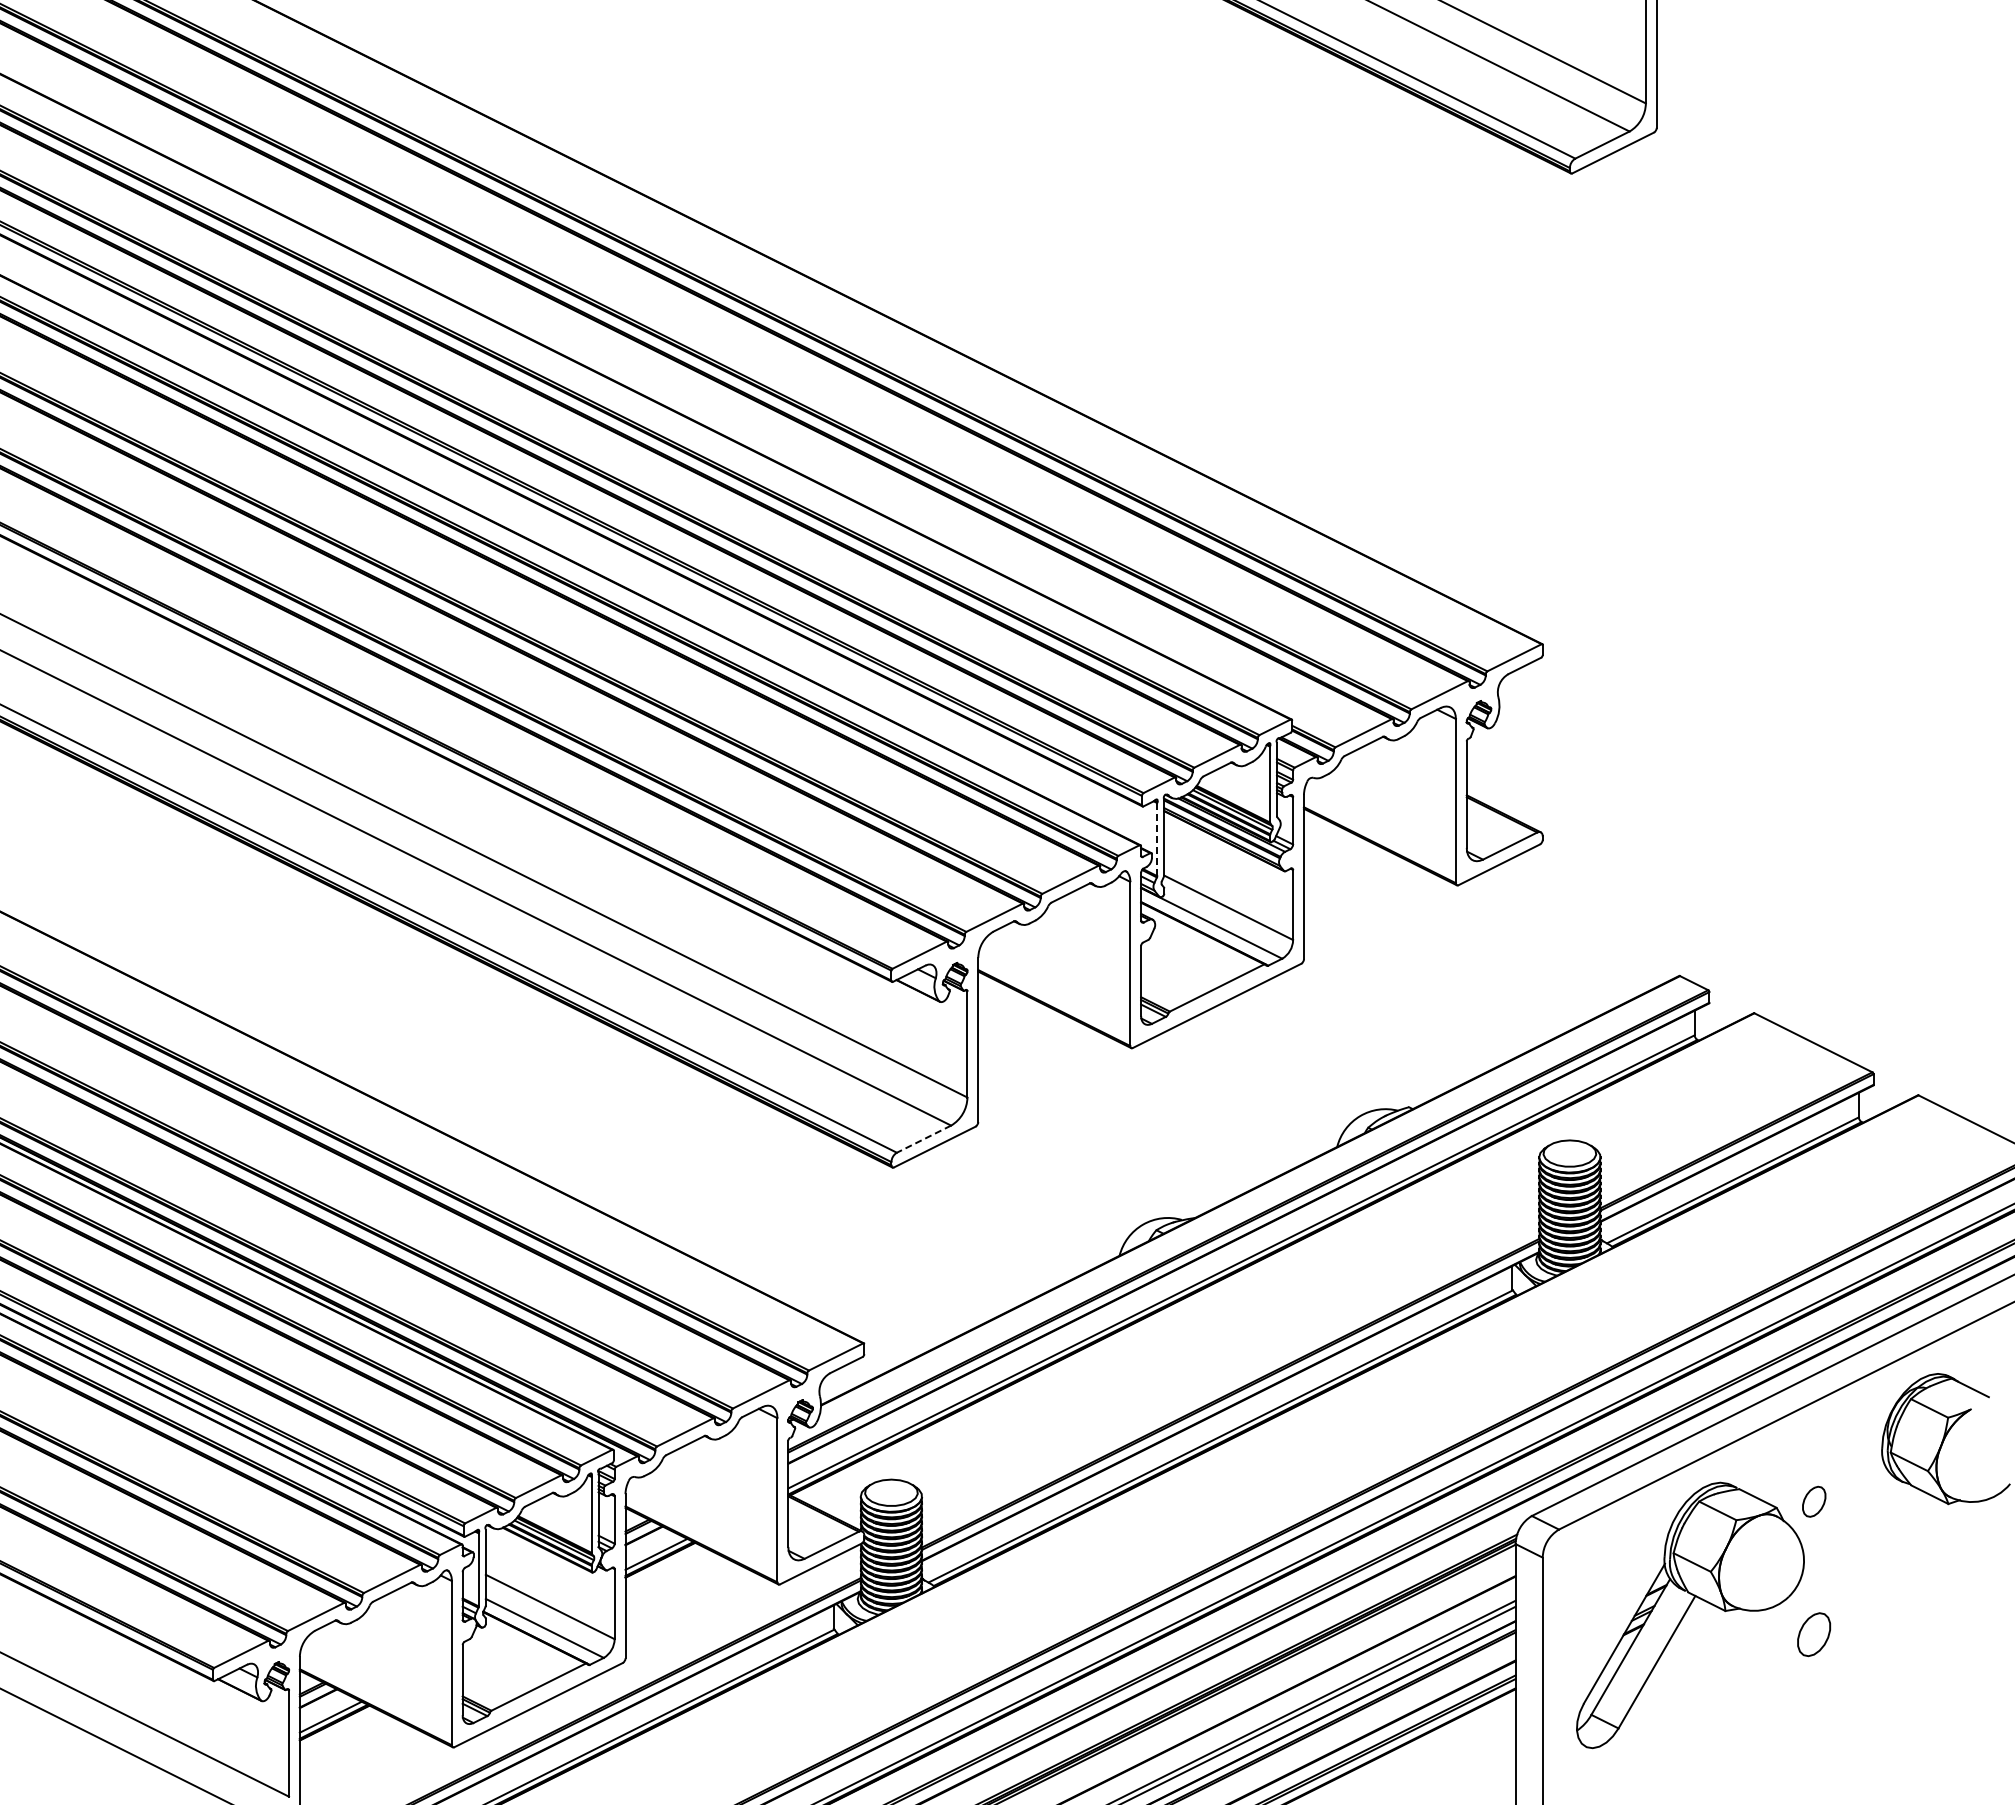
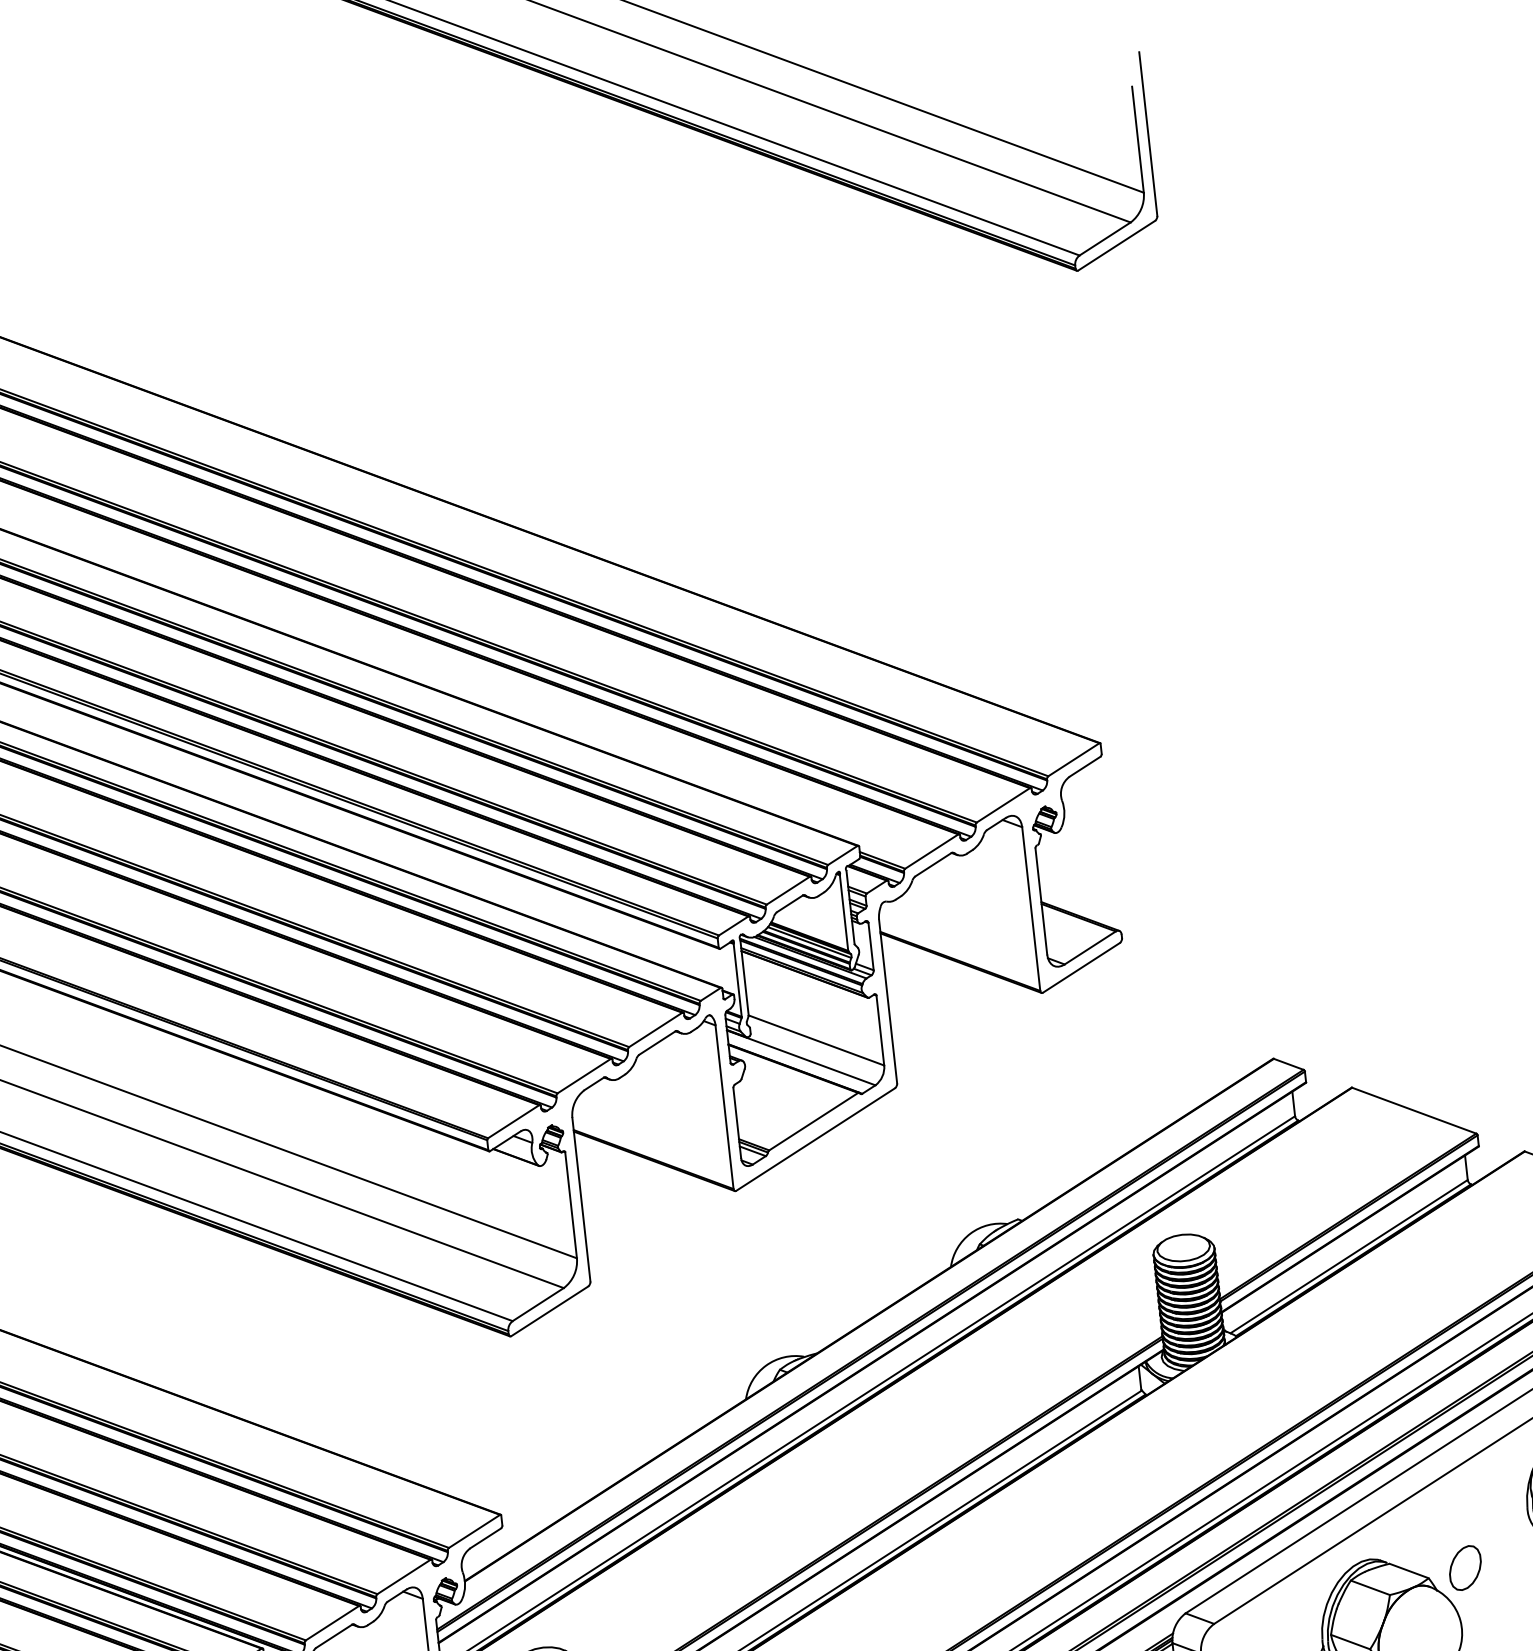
line: (1157, 839) -> (737, 980), dashed -> solid
line: (923, 1139) -> (537, 1305), dashed -> solid
part: (1814, 1501) -> (1465, 1567), size x1.43

